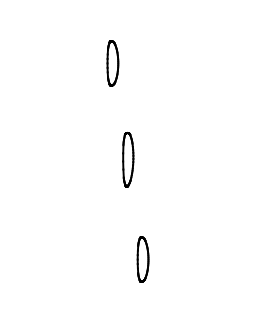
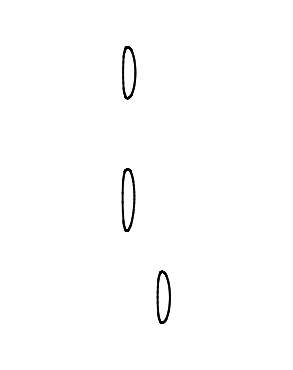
part: (128, 159) -> (128, 199), moved

